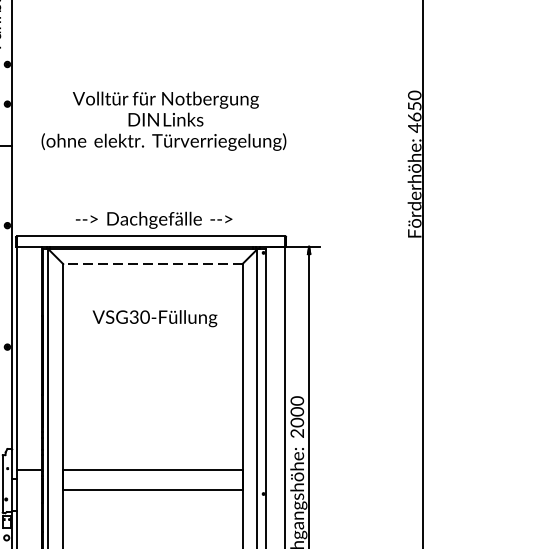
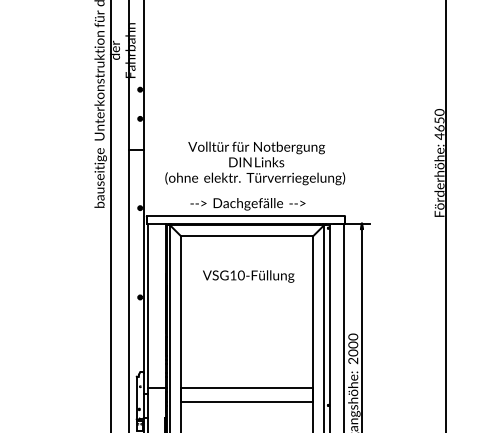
text: (164, 121) -> (255, 163), moved
line: (153, 264) -> (247, 236), dashed -> solid
text: (134, 317) -> (233, 275), VSG30-Füllung -> VSG10-Füllung

